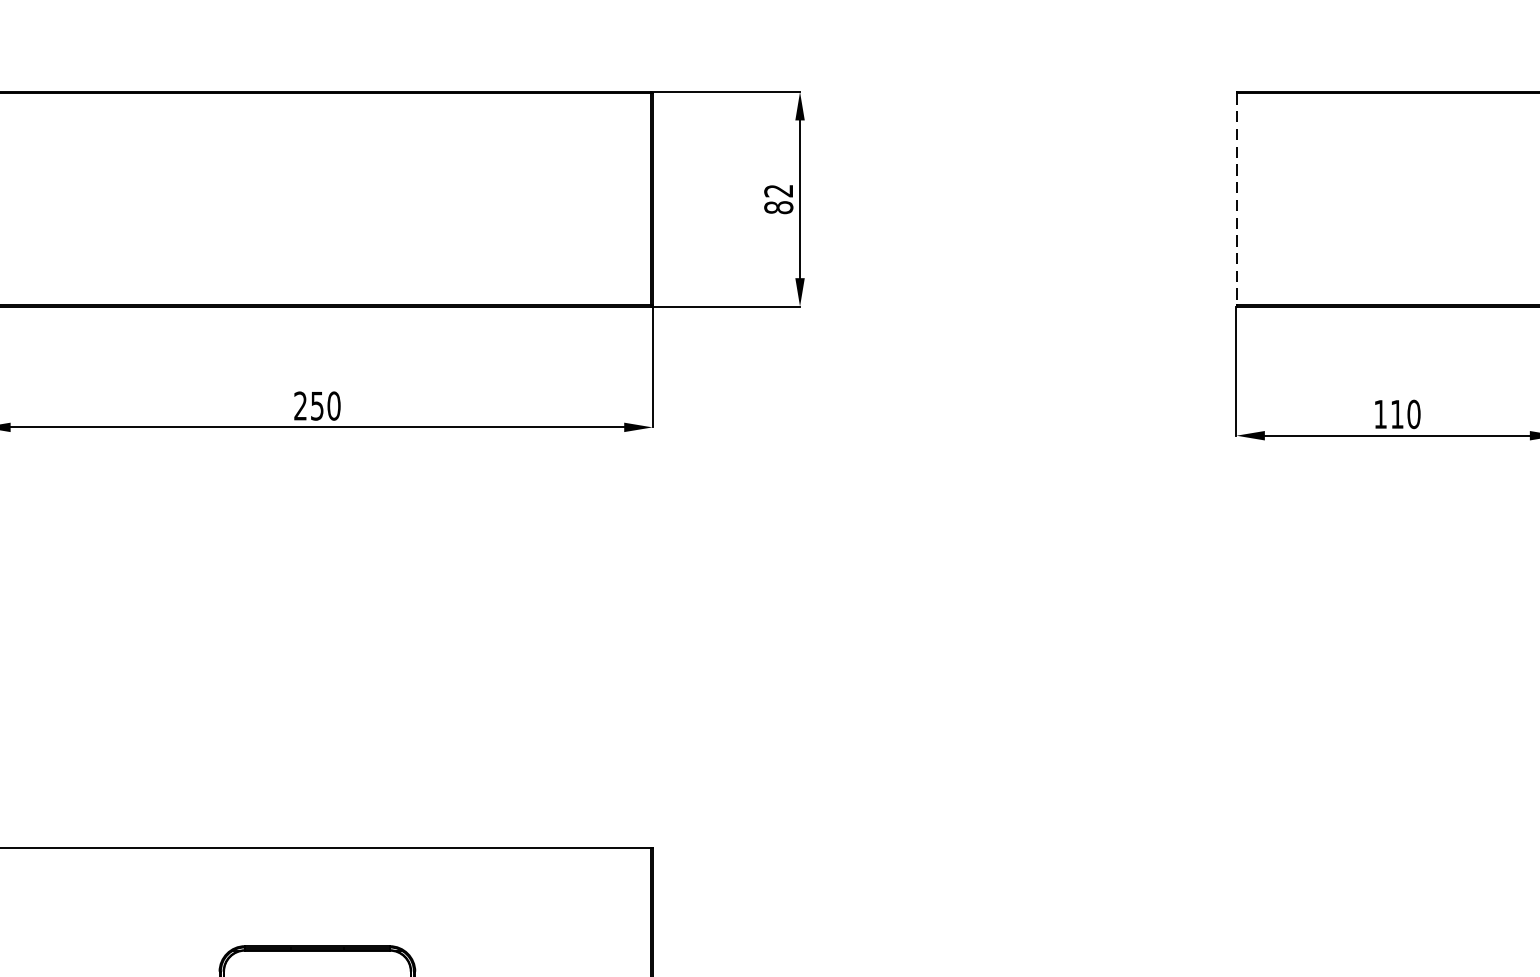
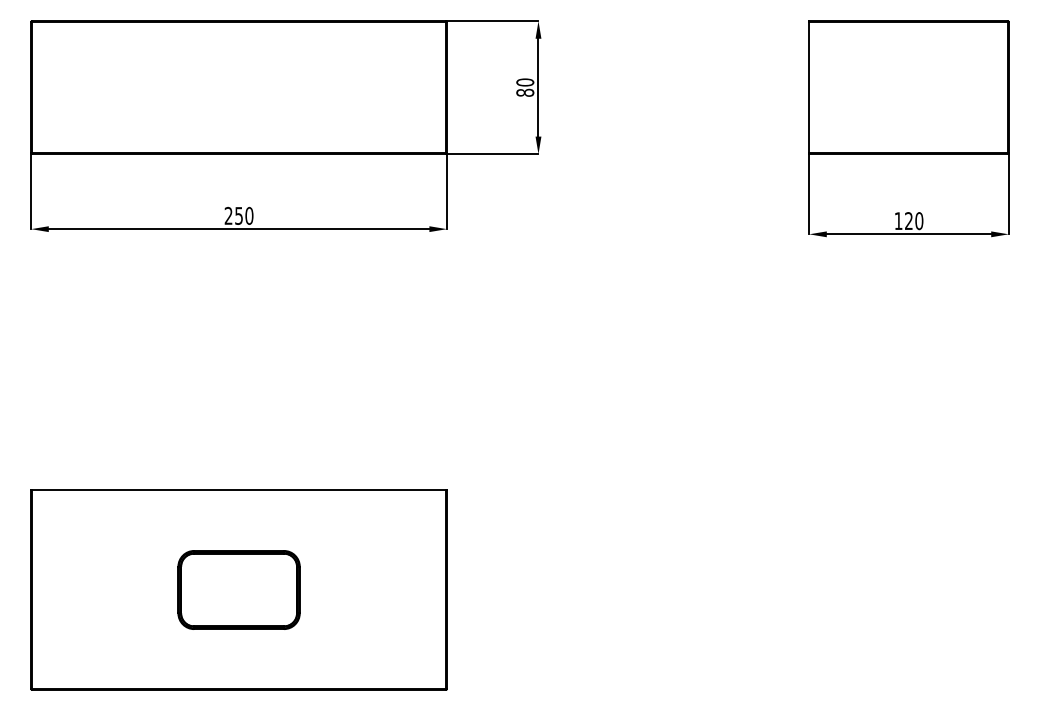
text: (779, 190) -> (525, 82), 82 -> 80
line: (1236, 199) -> (809, 87), dashed -> solid
text: (1396, 413) -> (908, 220), 110 -> 120

